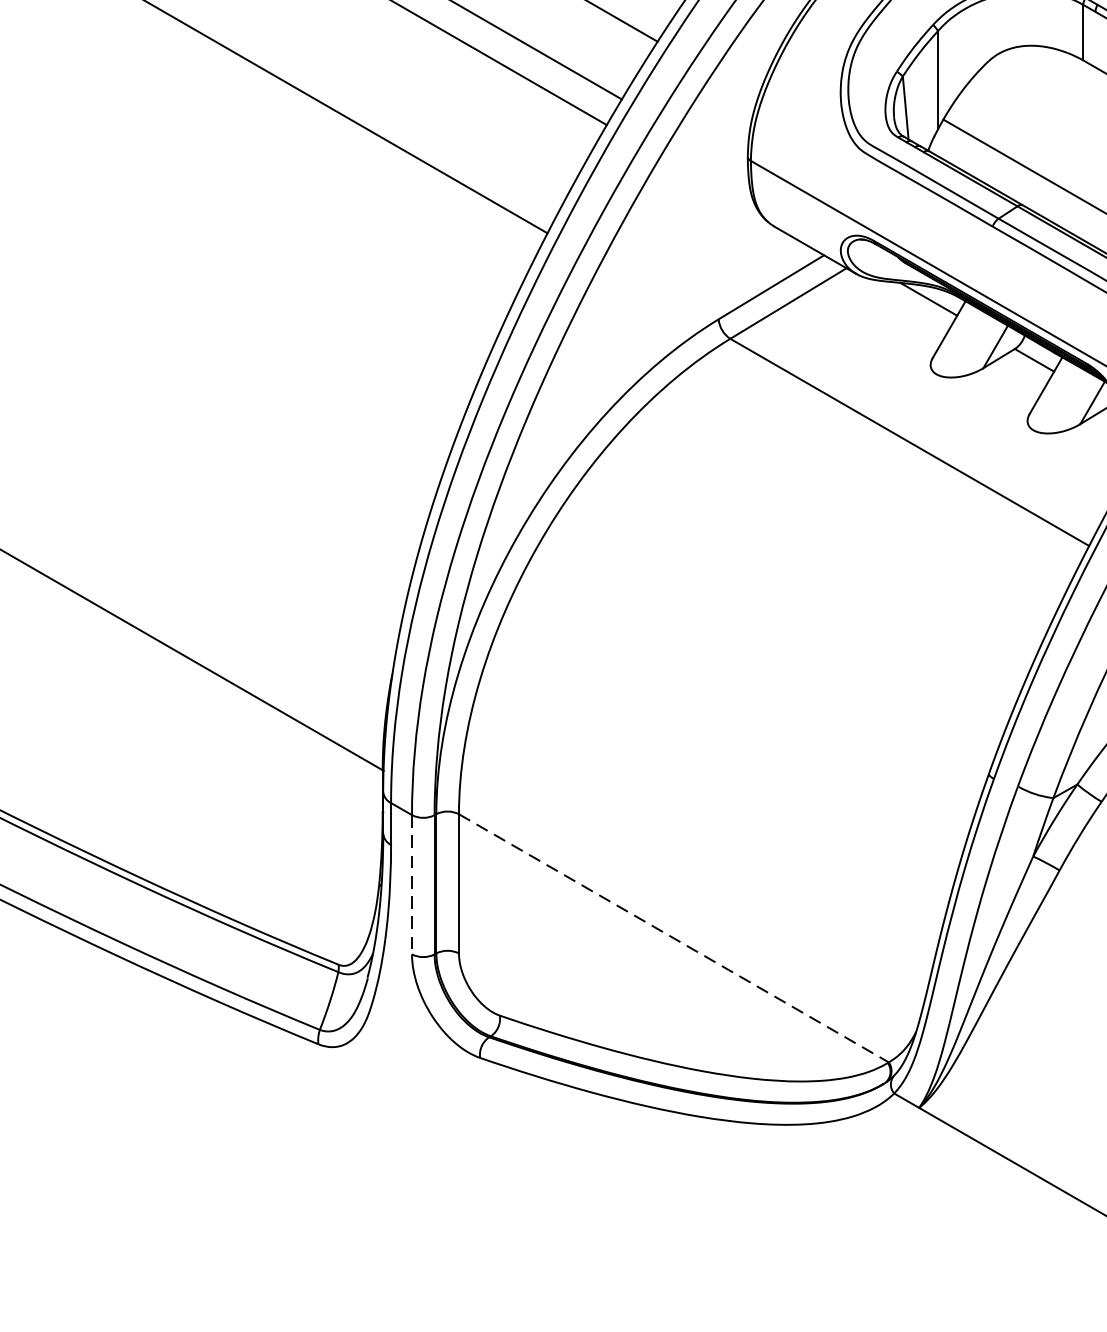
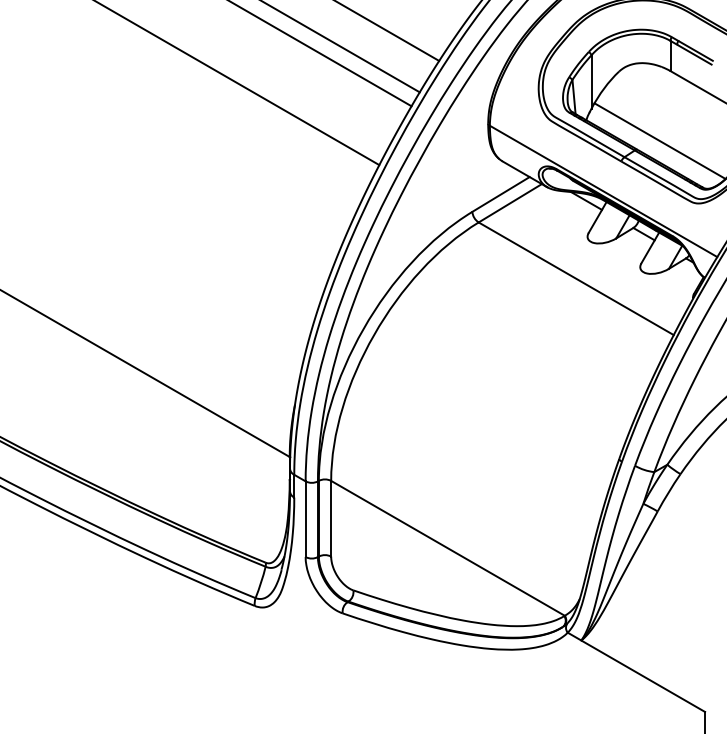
line: (411, 885) -> (305, 519), dashed -> solid
line: (674, 938) -> (448, 548), dashed -> solid

